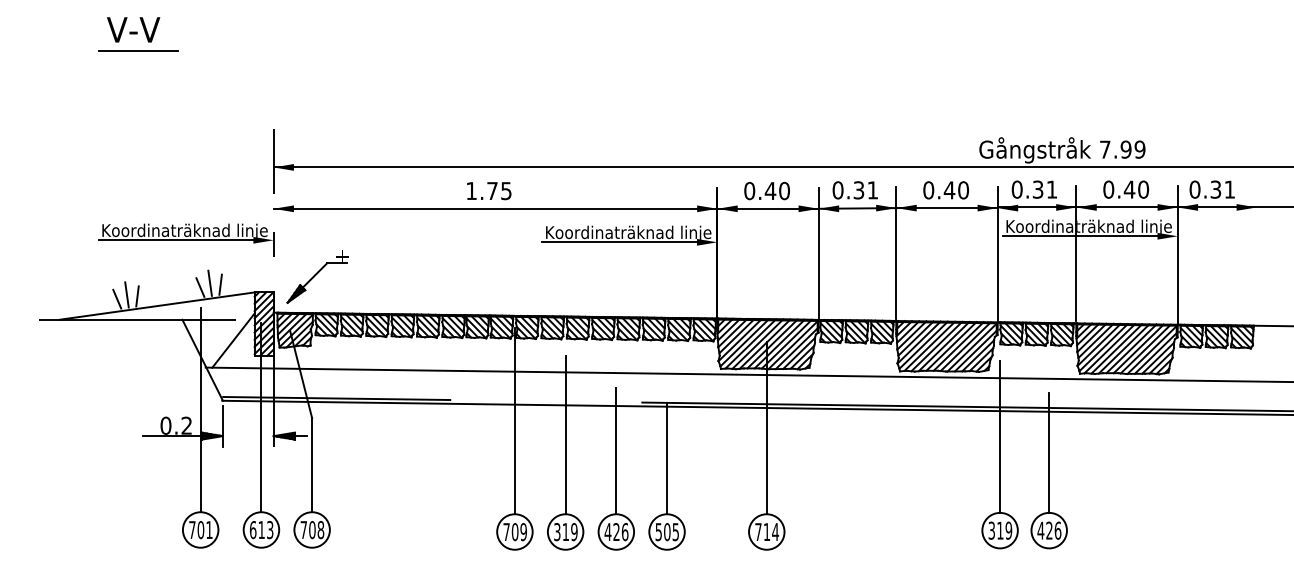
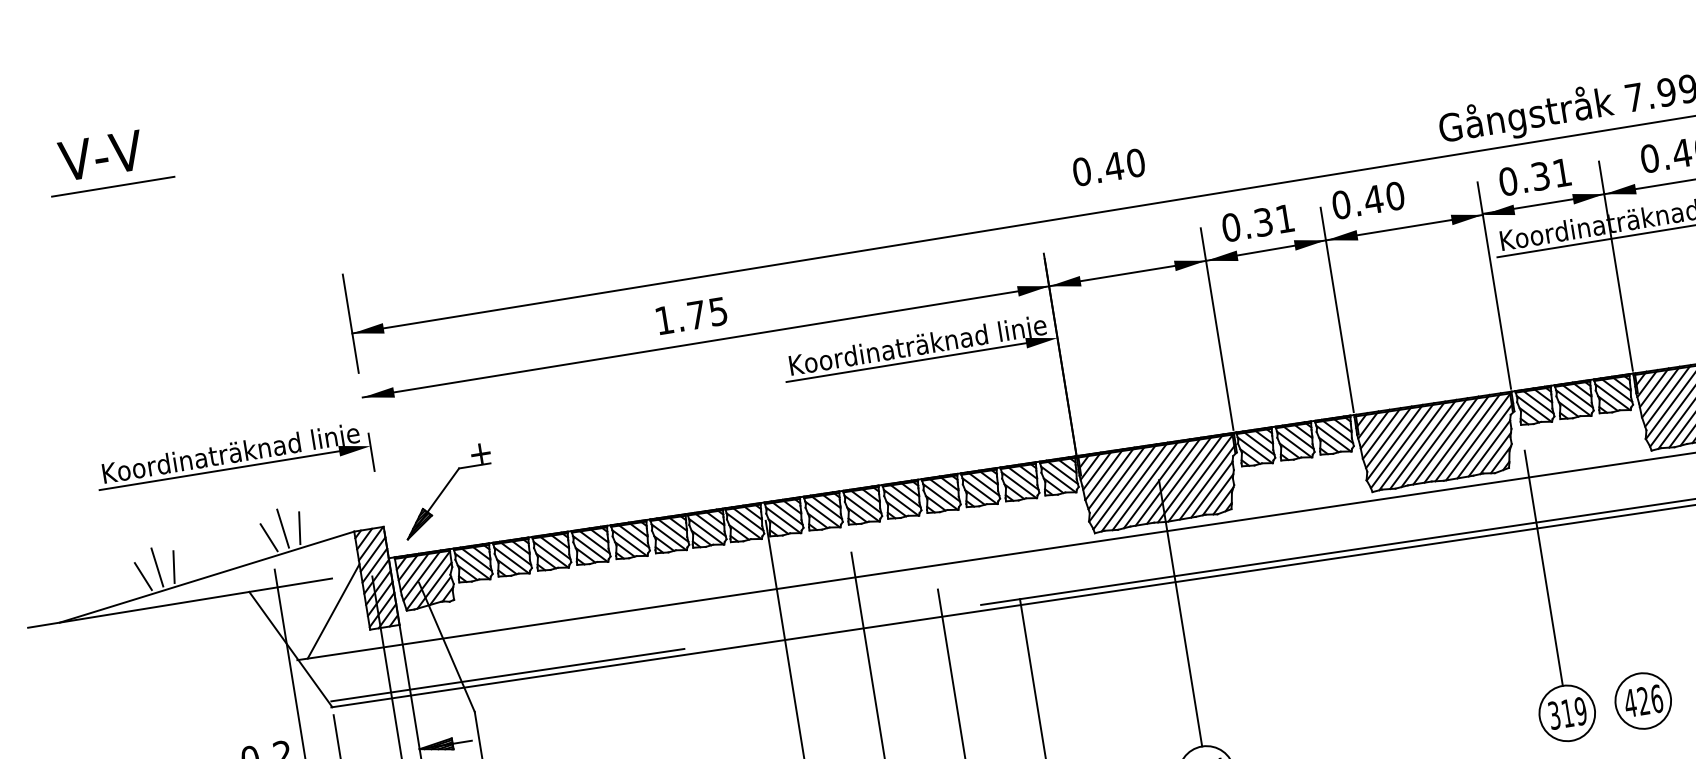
text: (945, 190) -> (1367, 200), moved
text: (766, 191) -> (1108, 168), moved
line: (1049, 452) -> (1624, 580), removed

